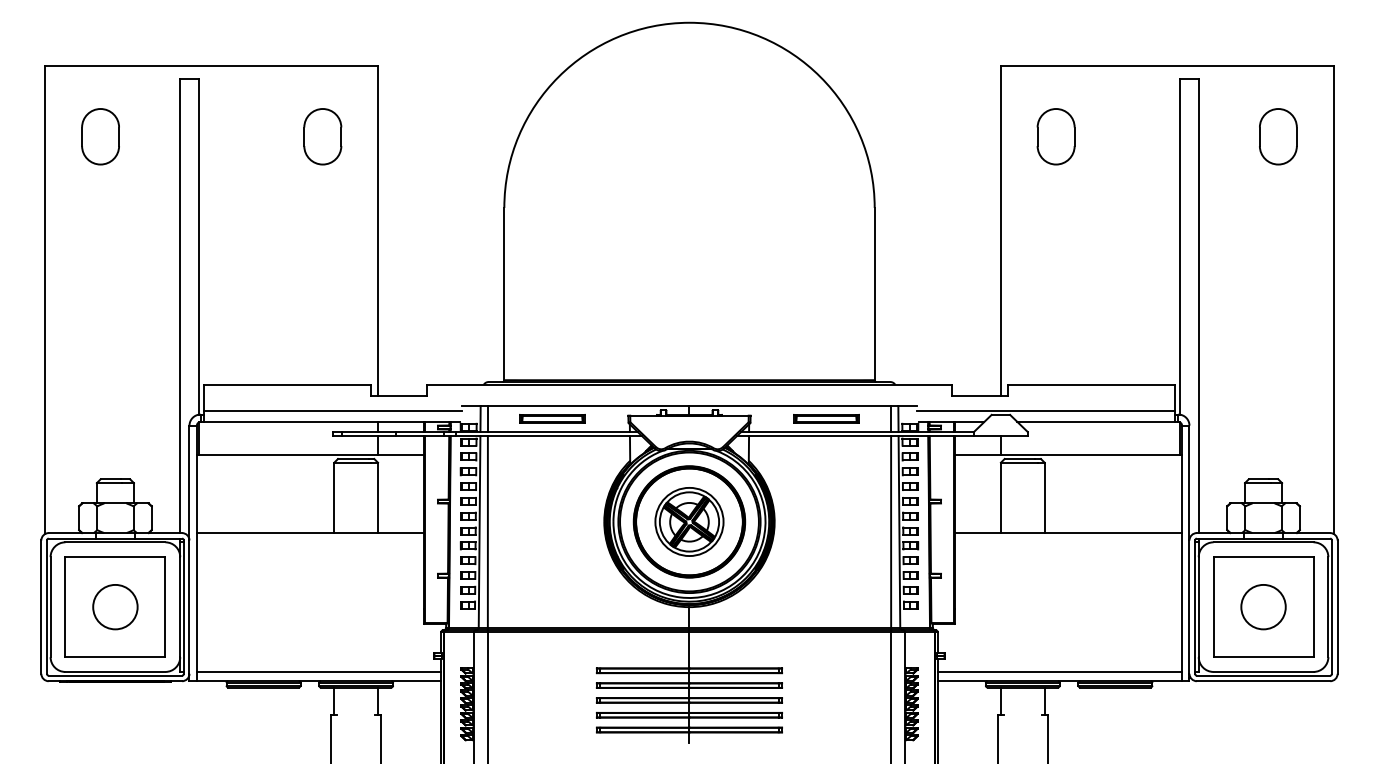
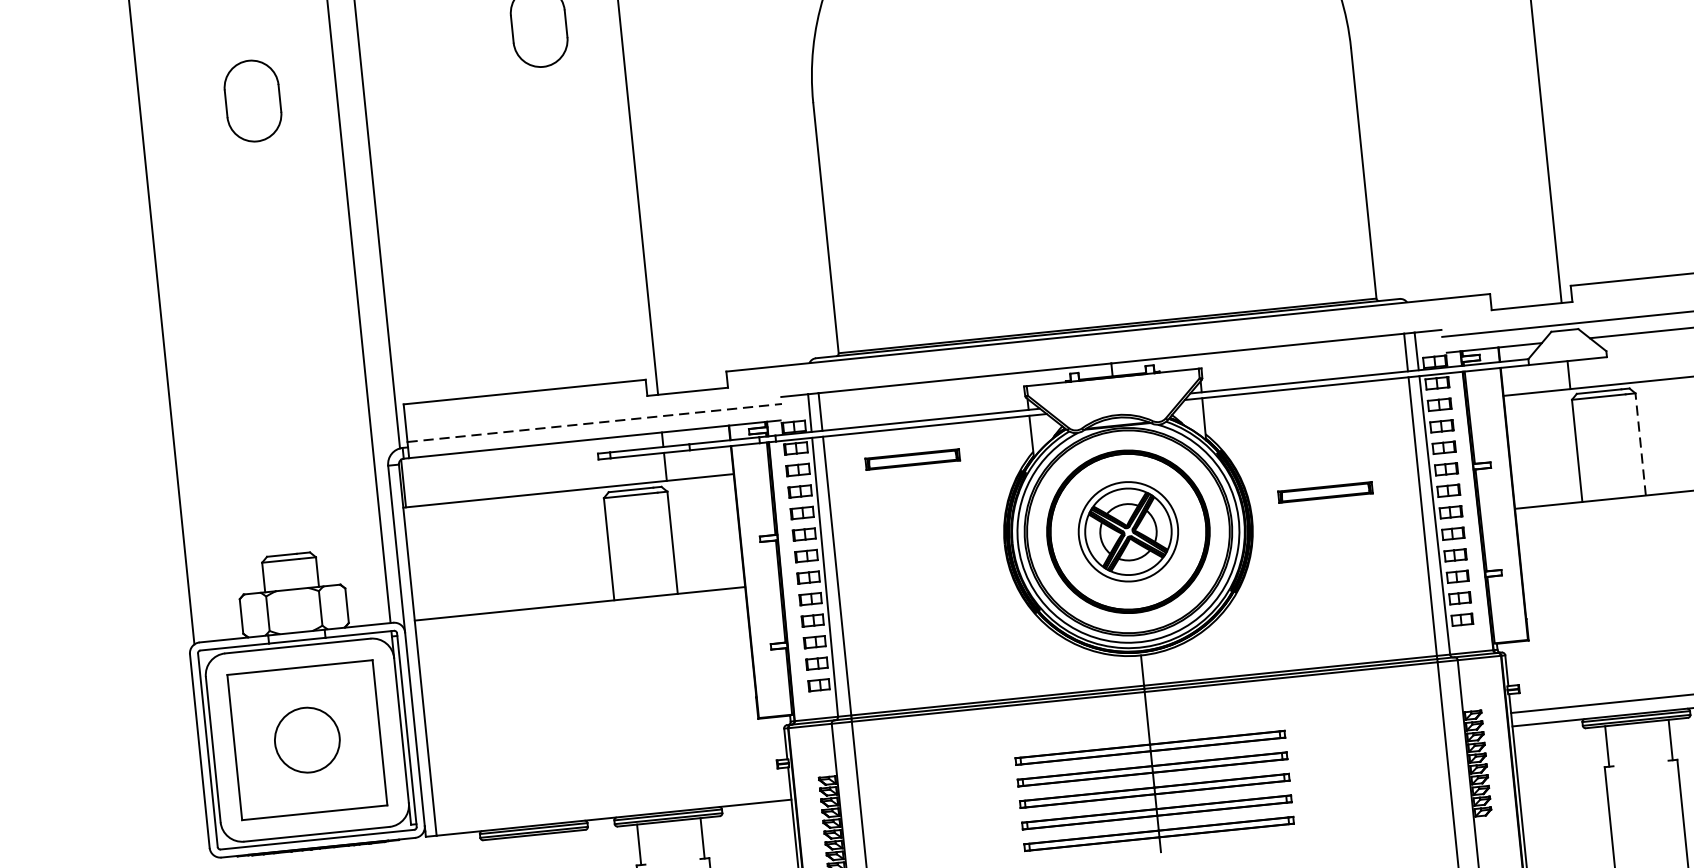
part: (100, 136) -> (252, 100), moved
line: (333, 410) -> (595, 422), solid -> dashed
part: (552, 418) -> (912, 459), moved
part: (826, 418) -> (1325, 492), moved
line: (1044, 497) -> (1640, 443), solid -> dashed
line: (318, 671) -> (611, 803), removed

